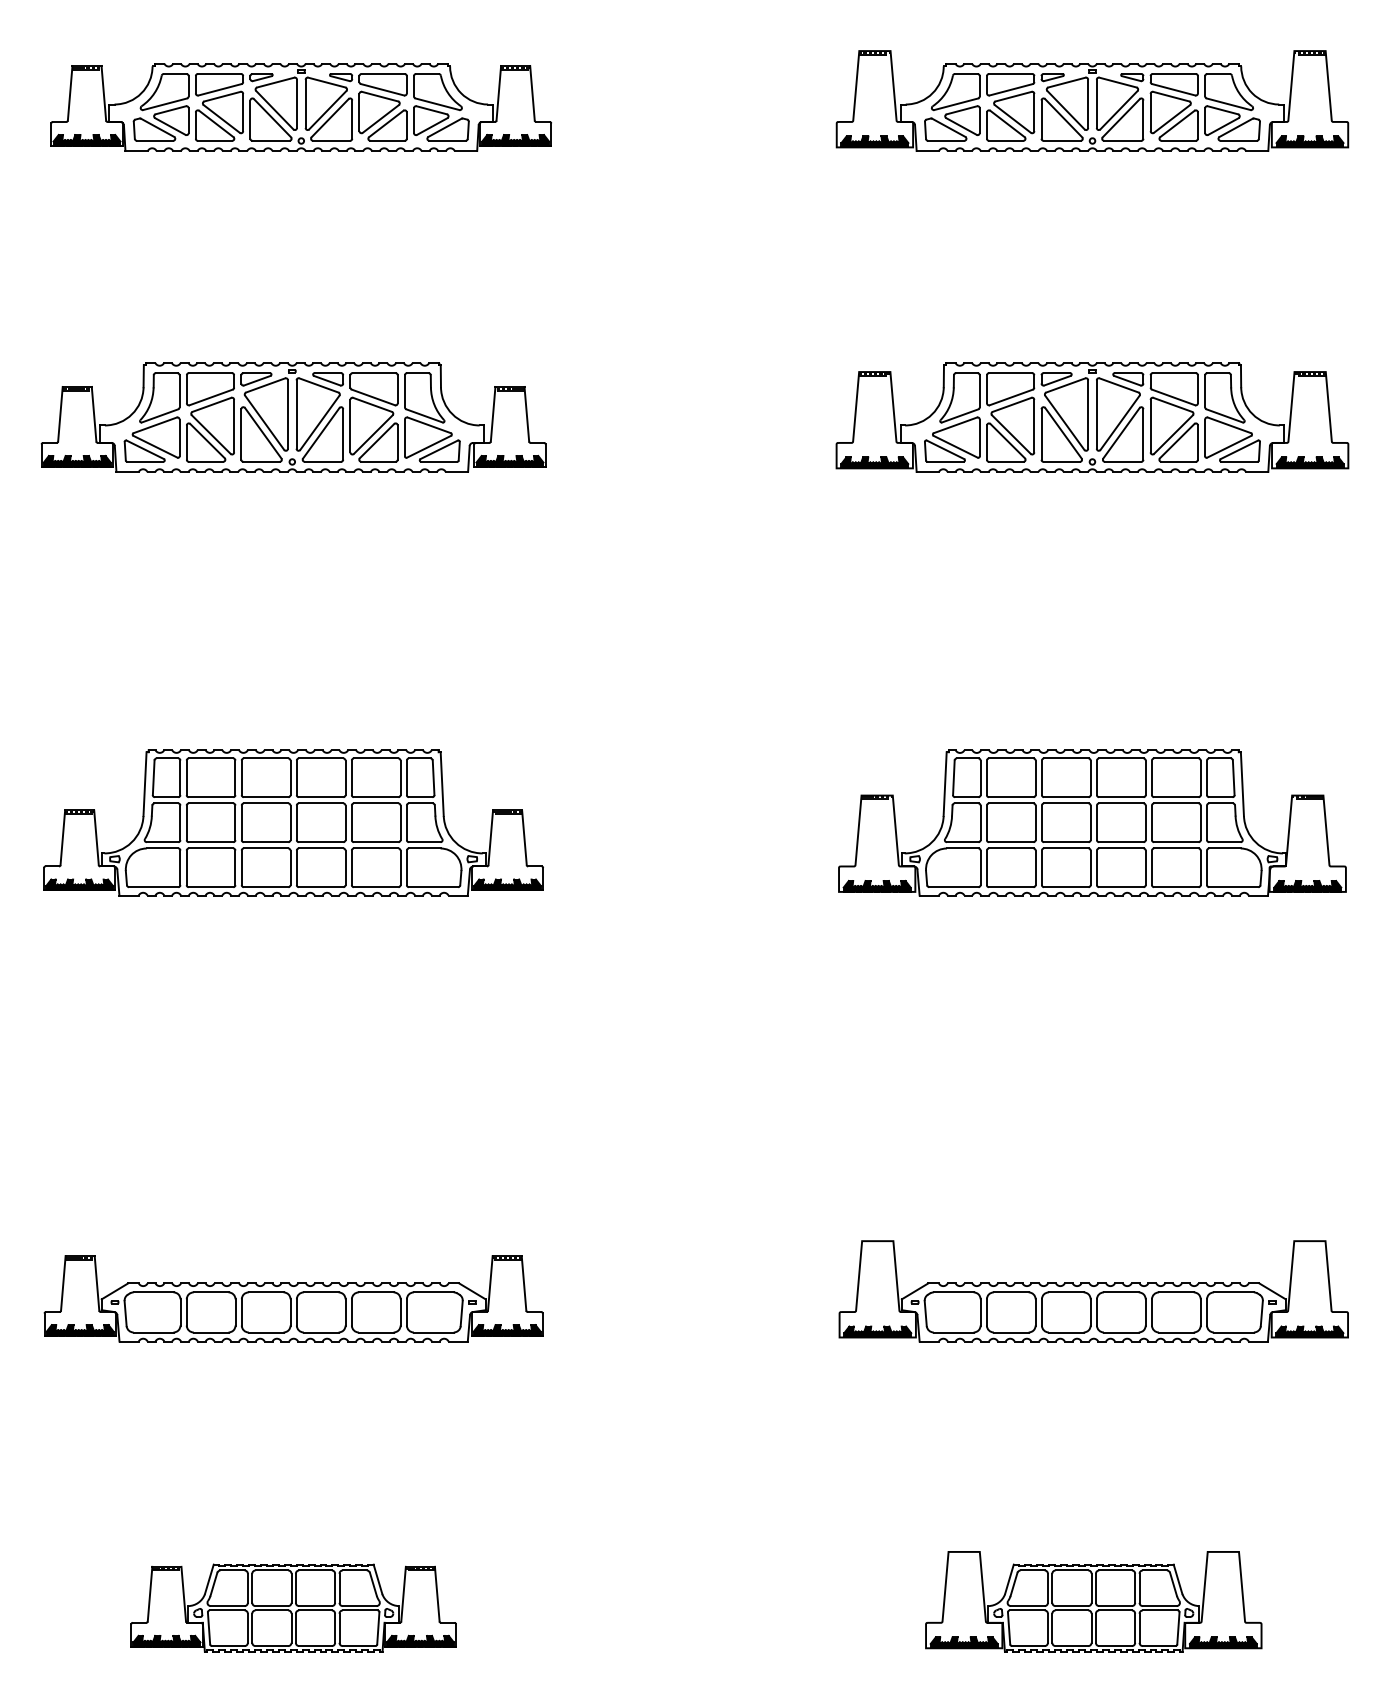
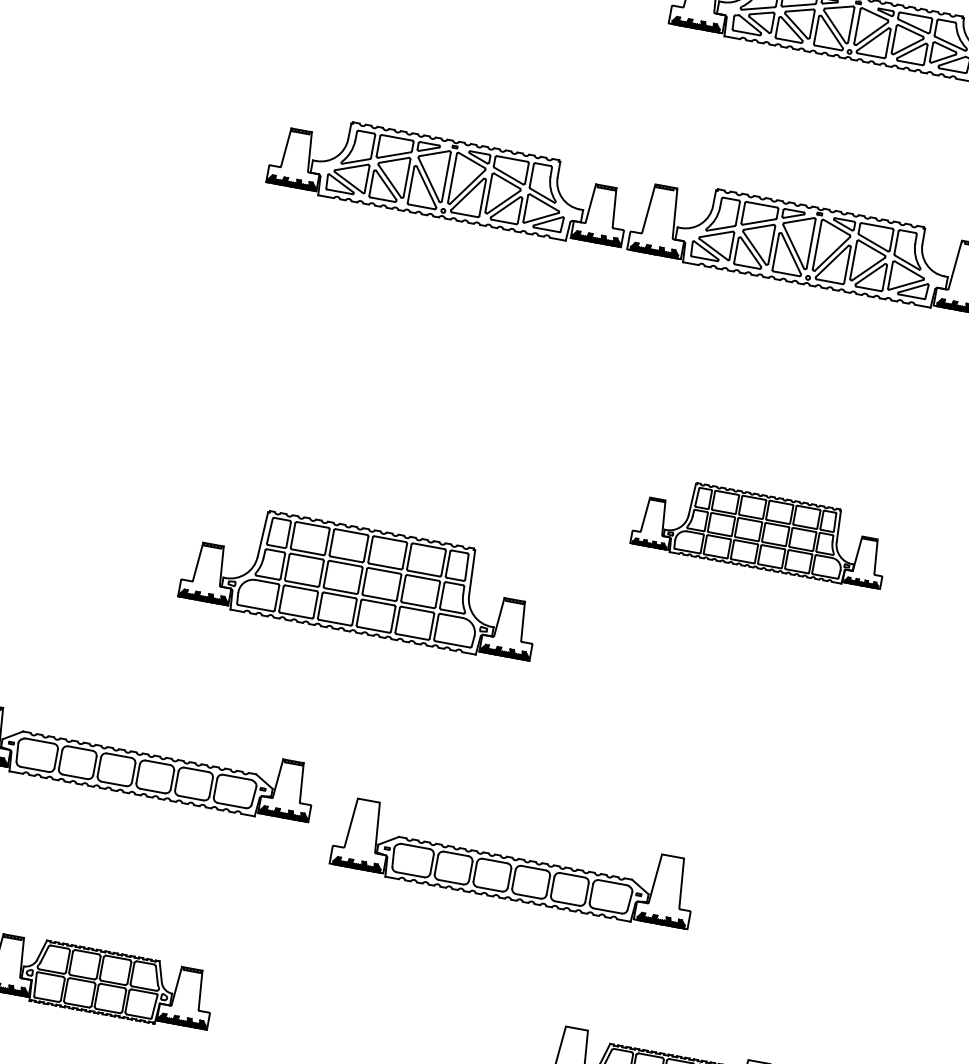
part: (293, 417) -> (449, 179), moved
part: (293, 822) -> (362, 580), moved
part: (1092, 822) -> (761, 531), size x0.7
part: (1093, 1291) -> (514, 863), moved

